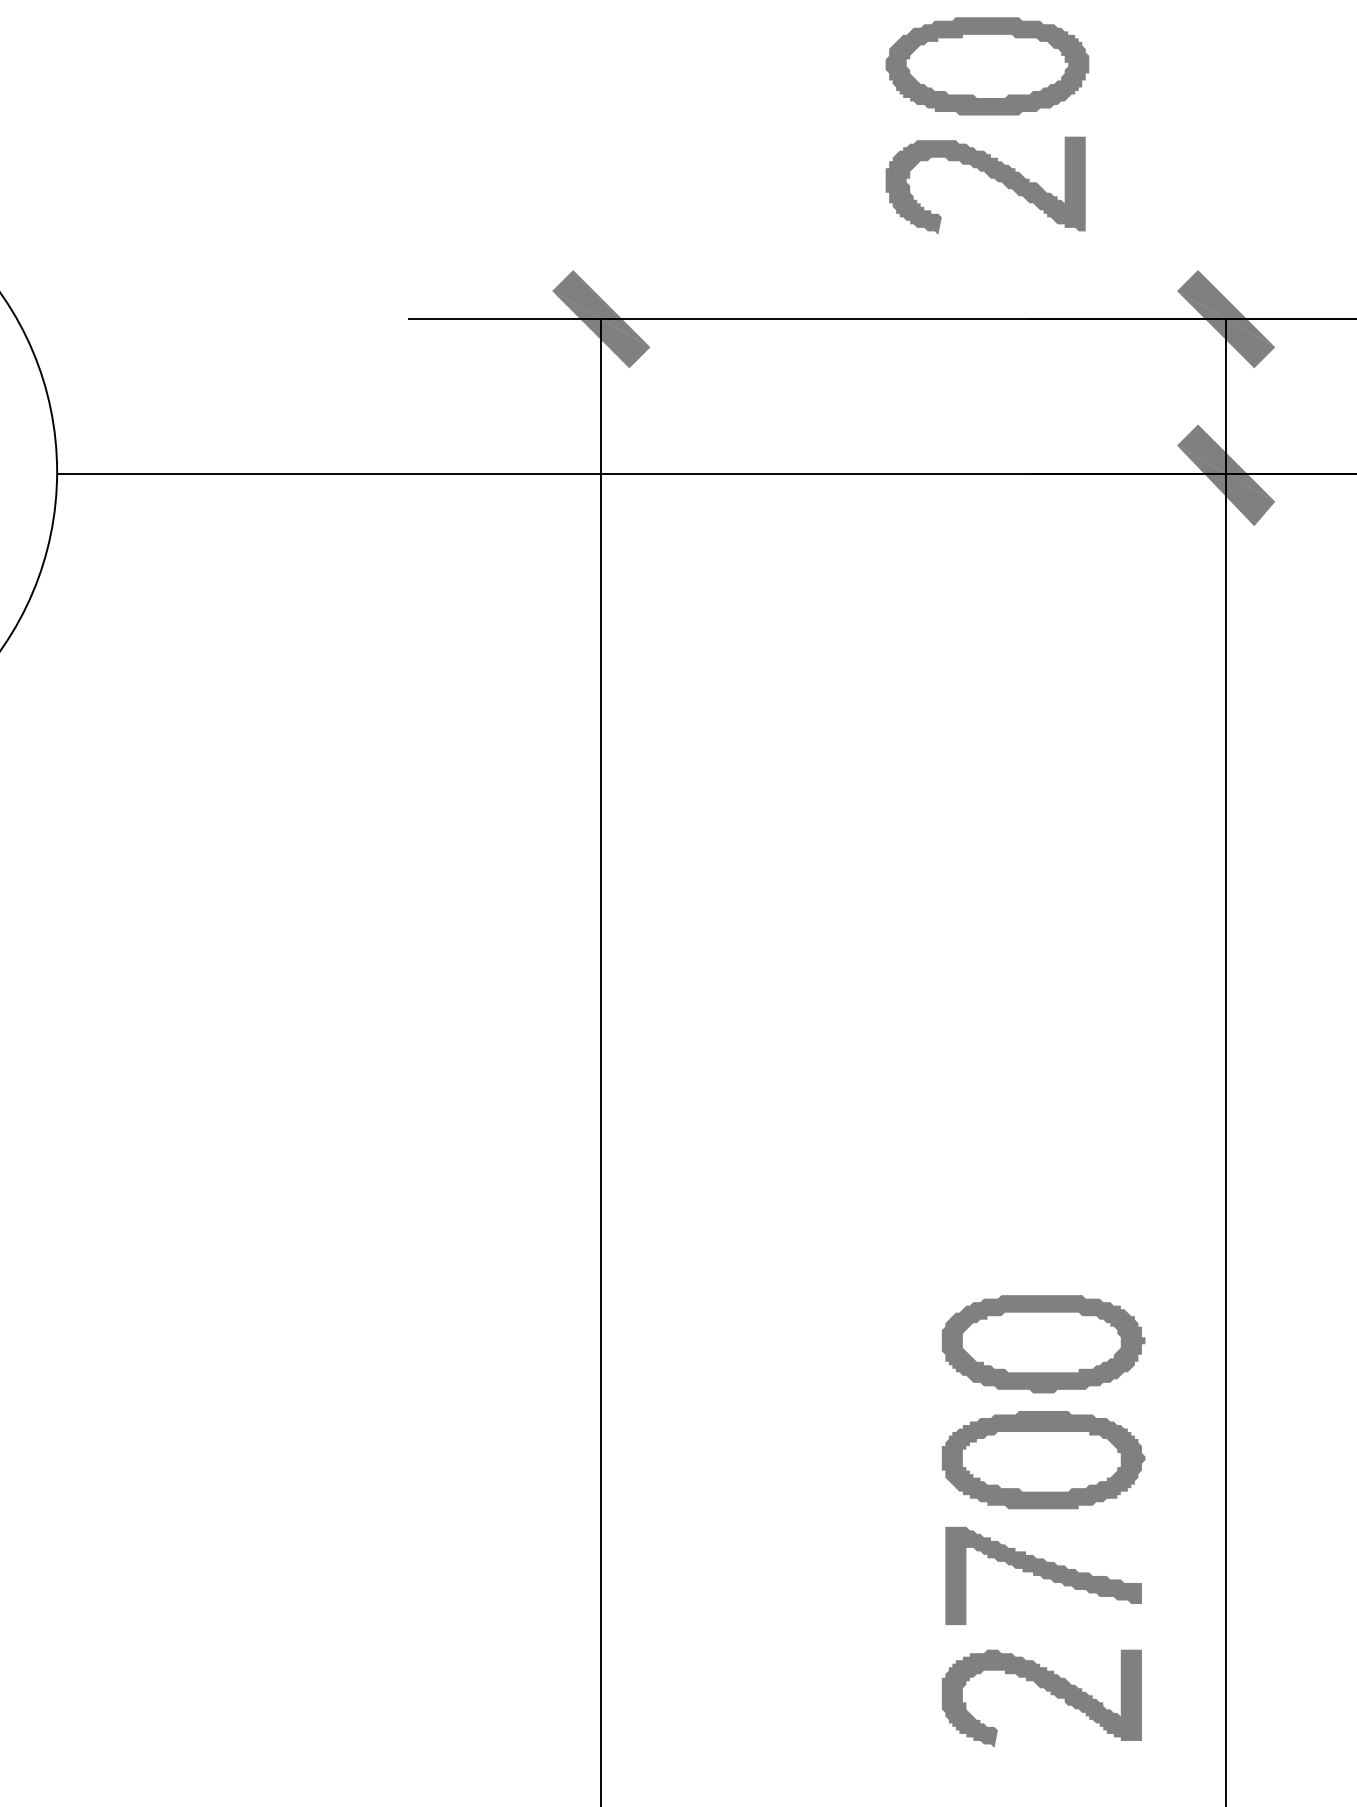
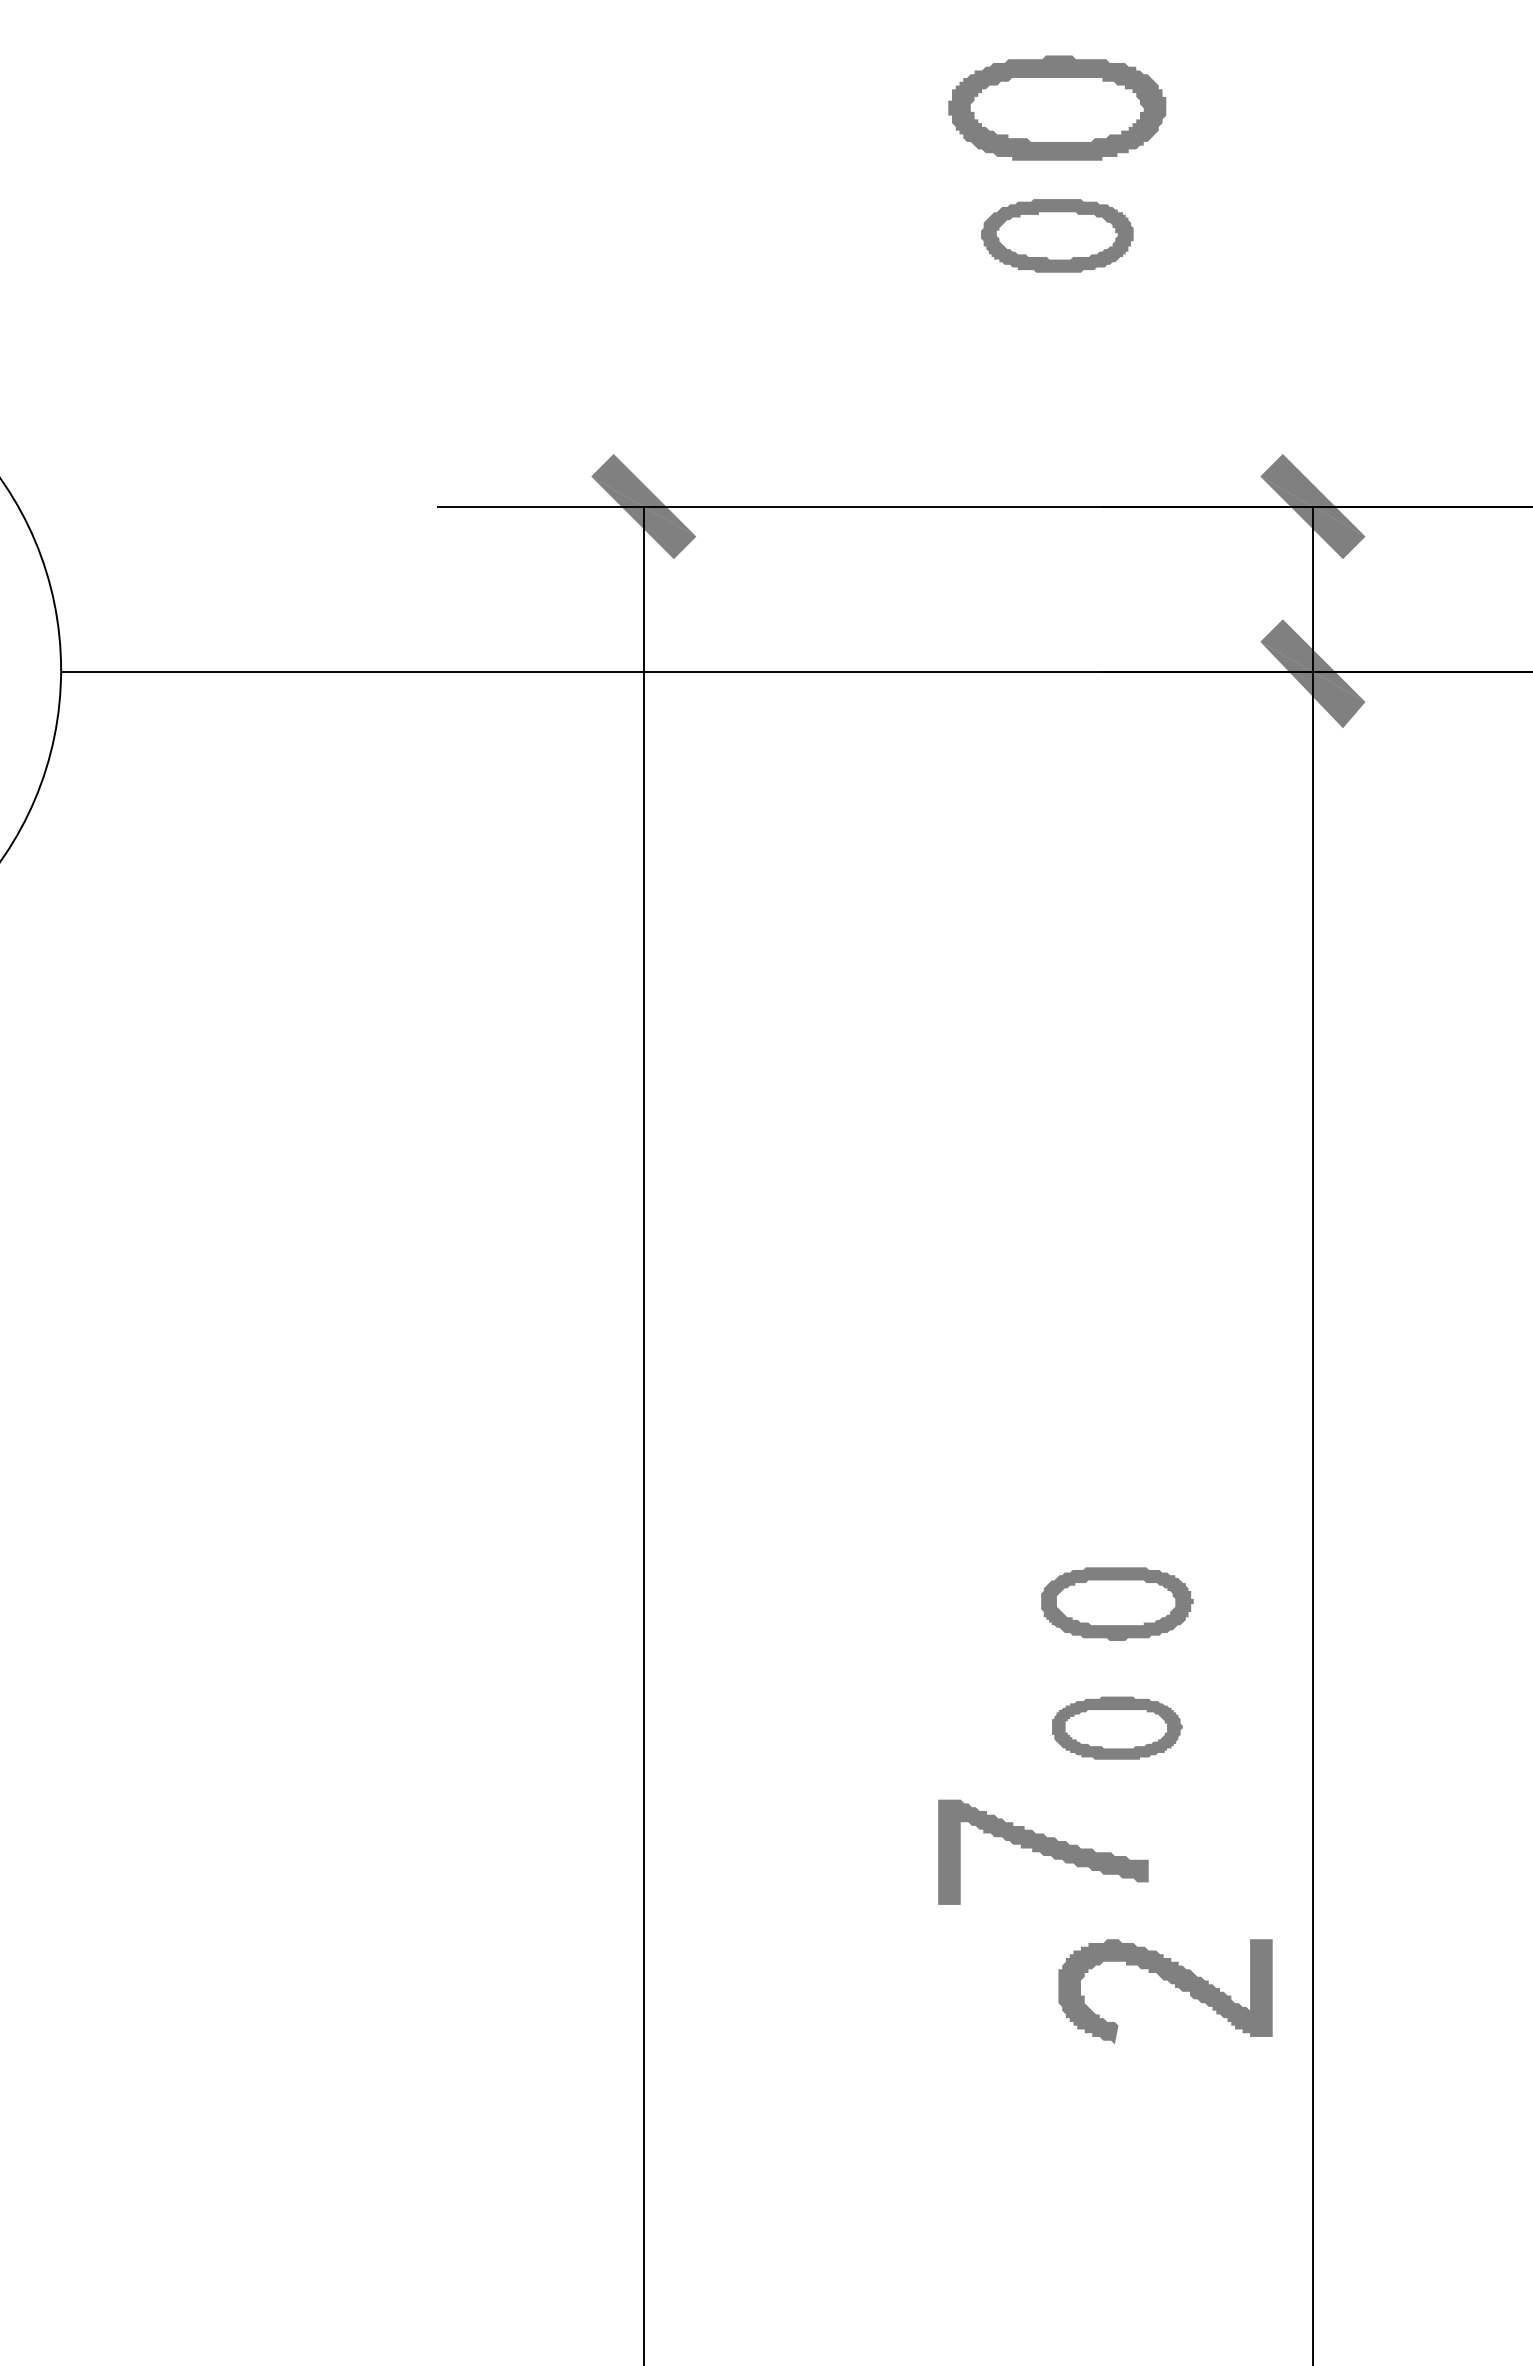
part: (987, 66) -> (1057, 235), size x0.7
fill: (985, 185) -> (1055, 363), removed
part: (1043, 1343) -> (1117, 1603), size x0.7
part: (1043, 1459) -> (1117, 1727), size x0.6
part: (1043, 1575) -> (1043, 1851), moved
part: (1047, 1691) -> (1171, 1984), moved

